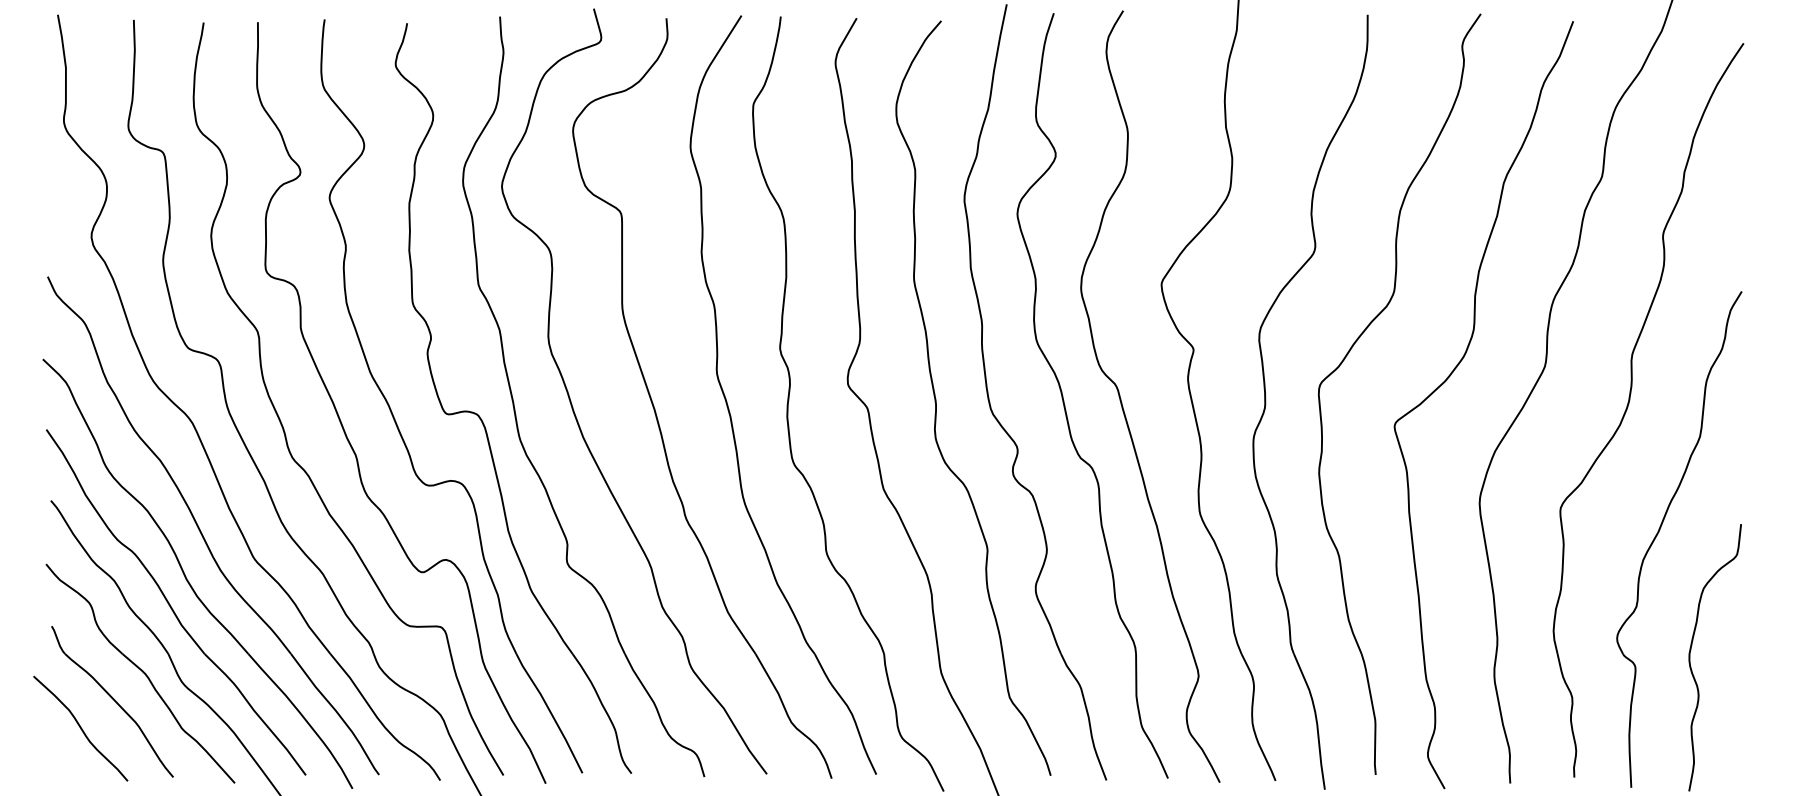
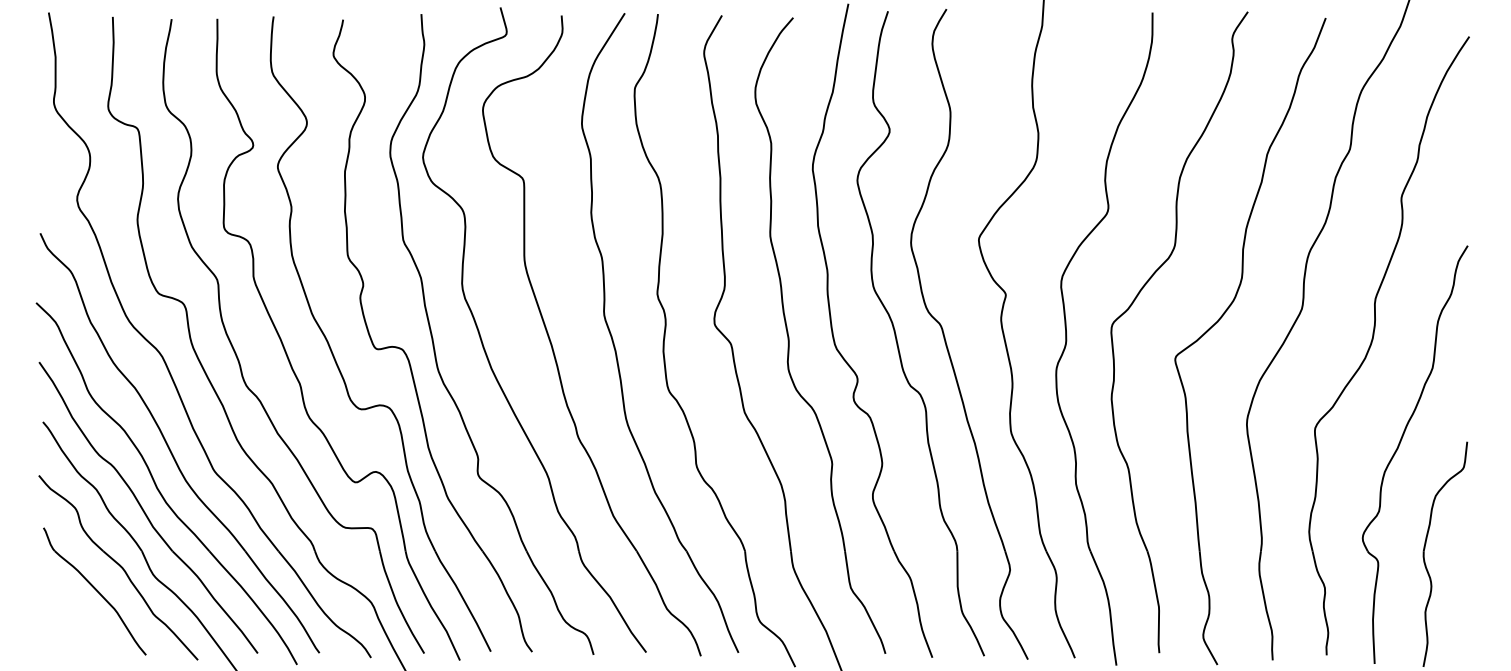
curve: (81, 727) -> (68, 613), removed

